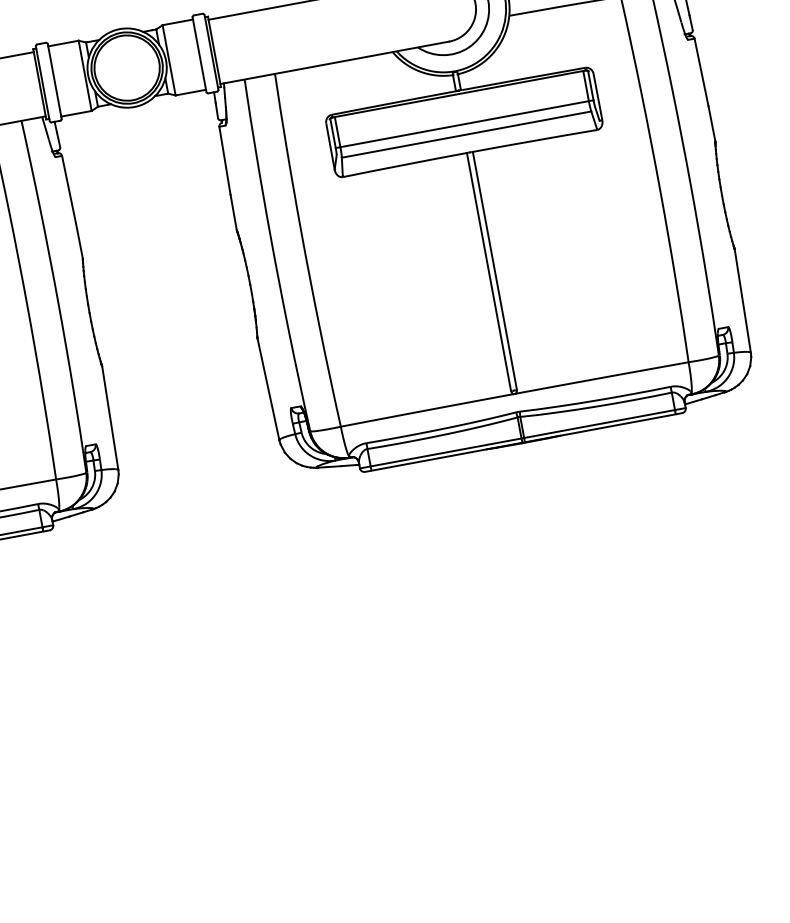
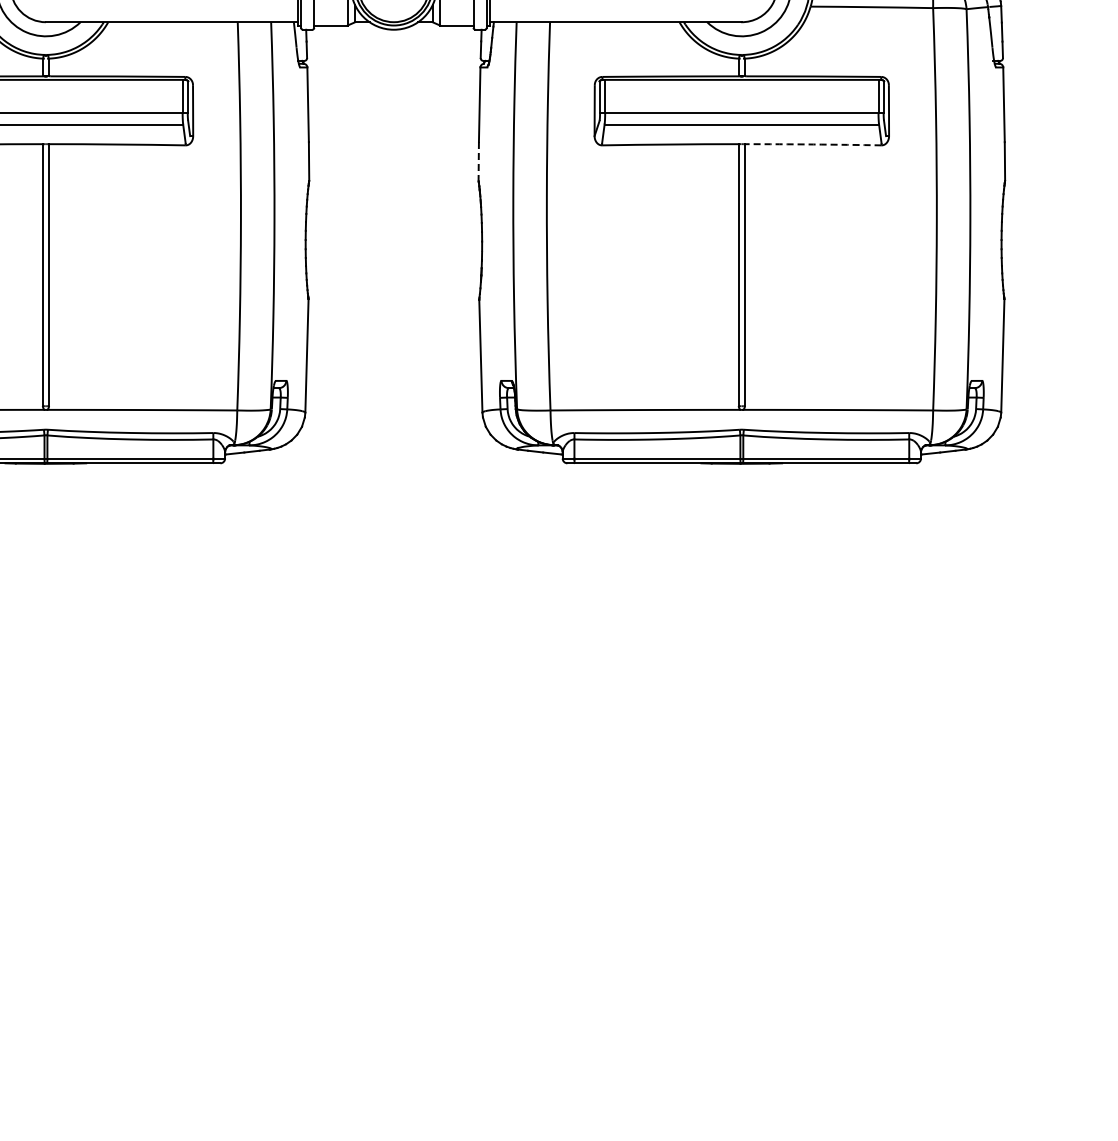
arc: (535, 140) -> (813, 144), solid -> dashed
line: (233, 212) -> (478, 161), solid -> dashed

